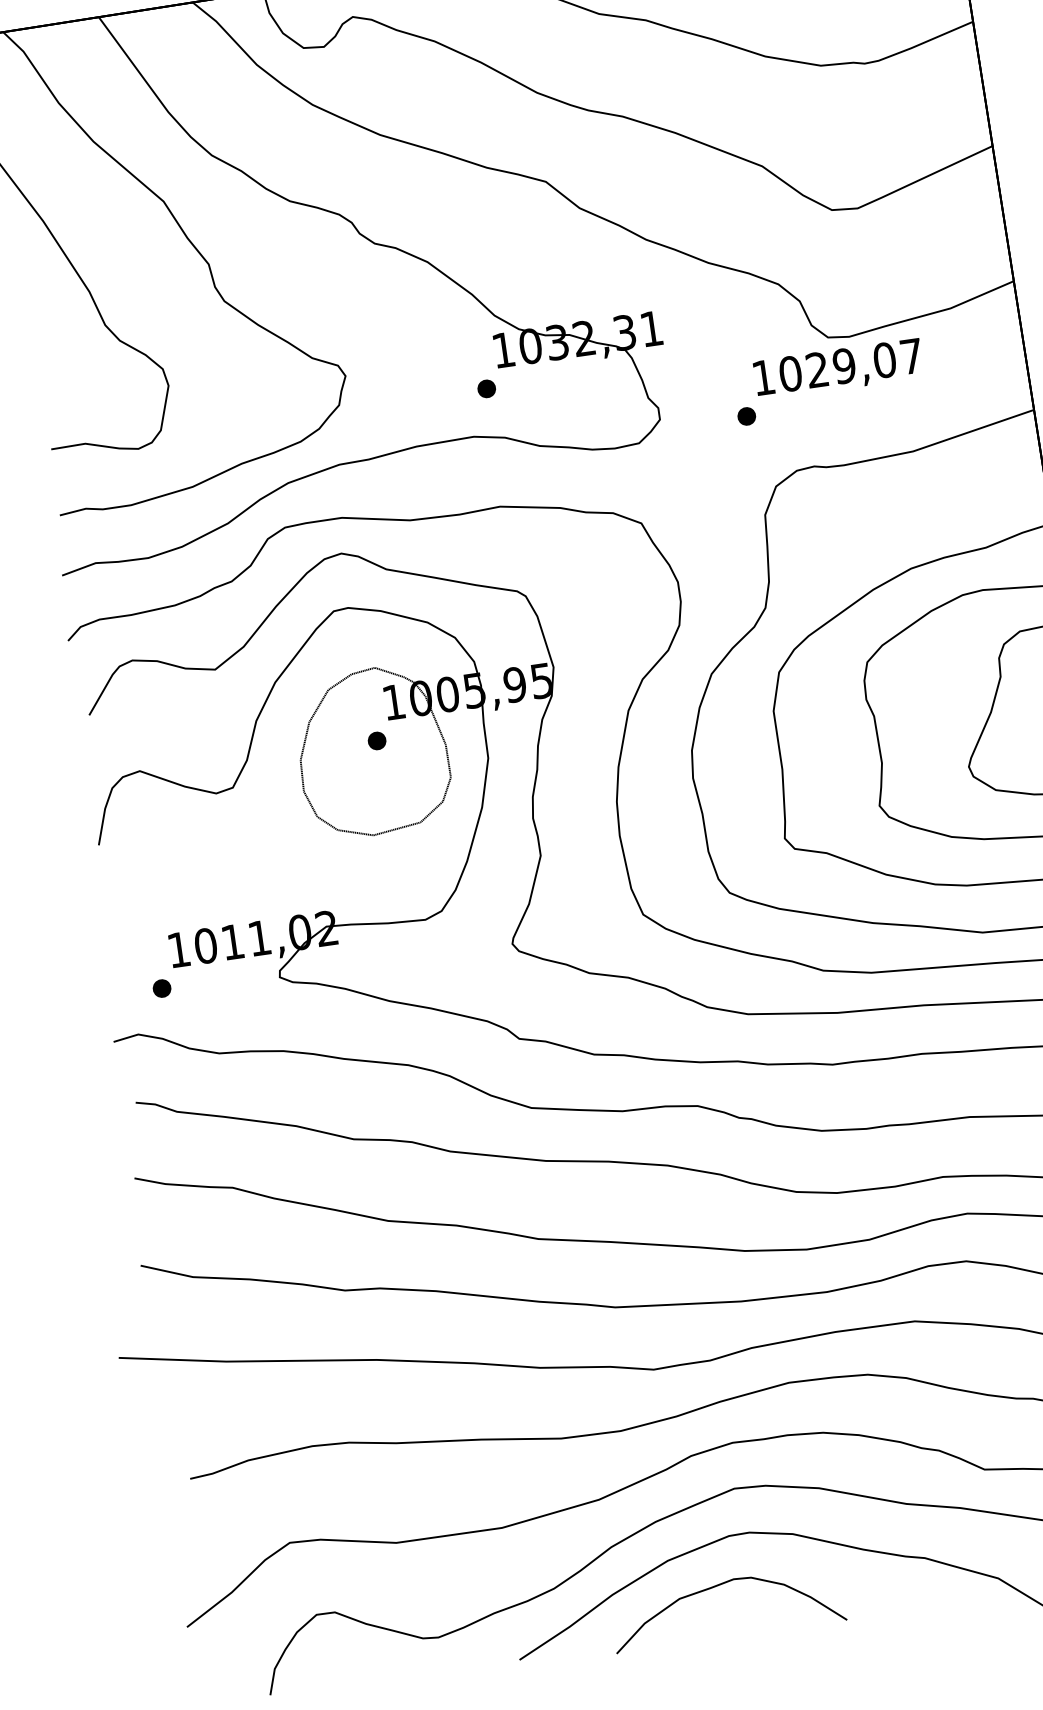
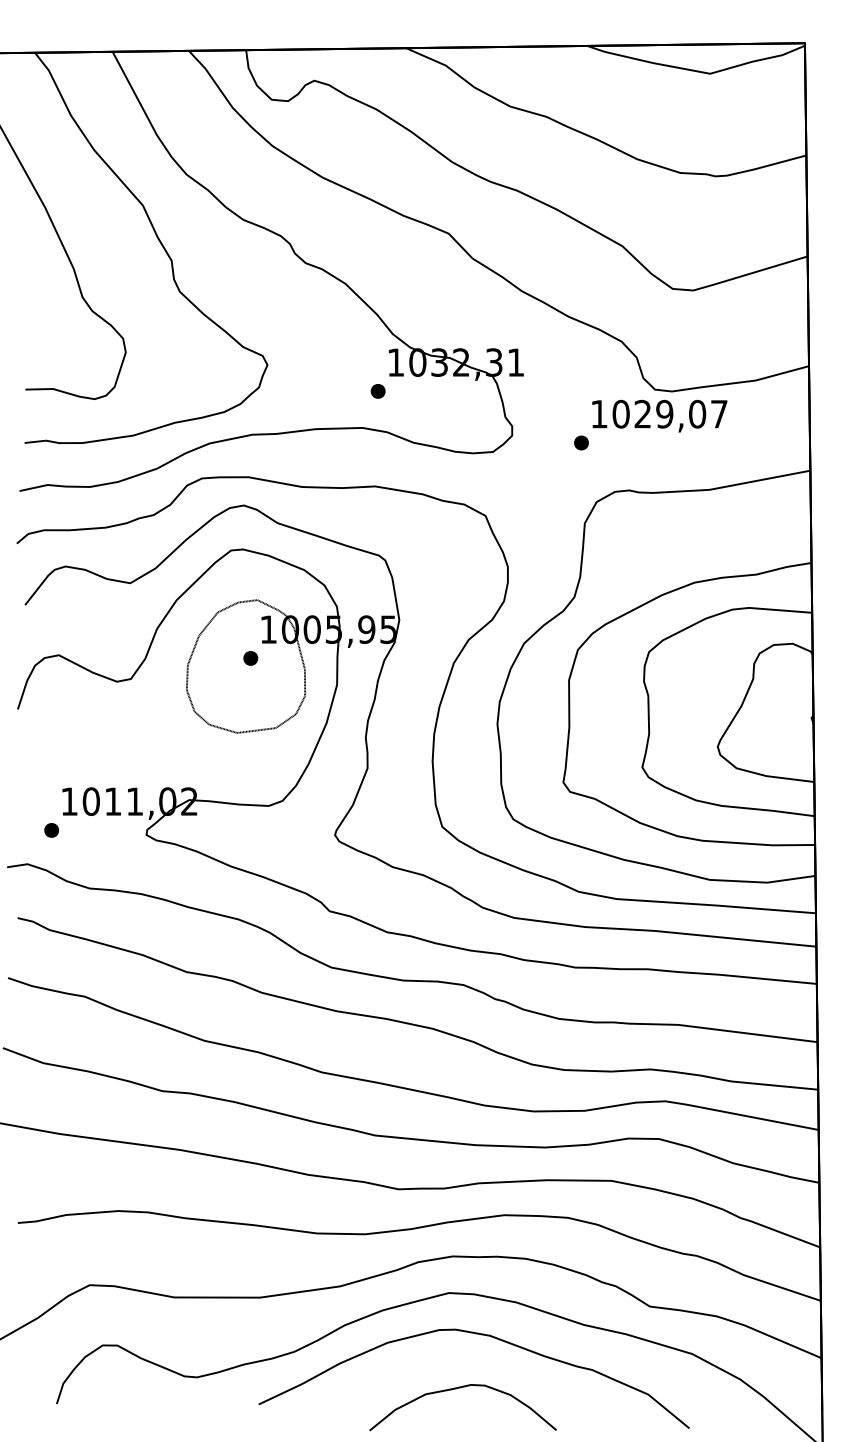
part: (716, 1587) -> (456, 1389), moved

